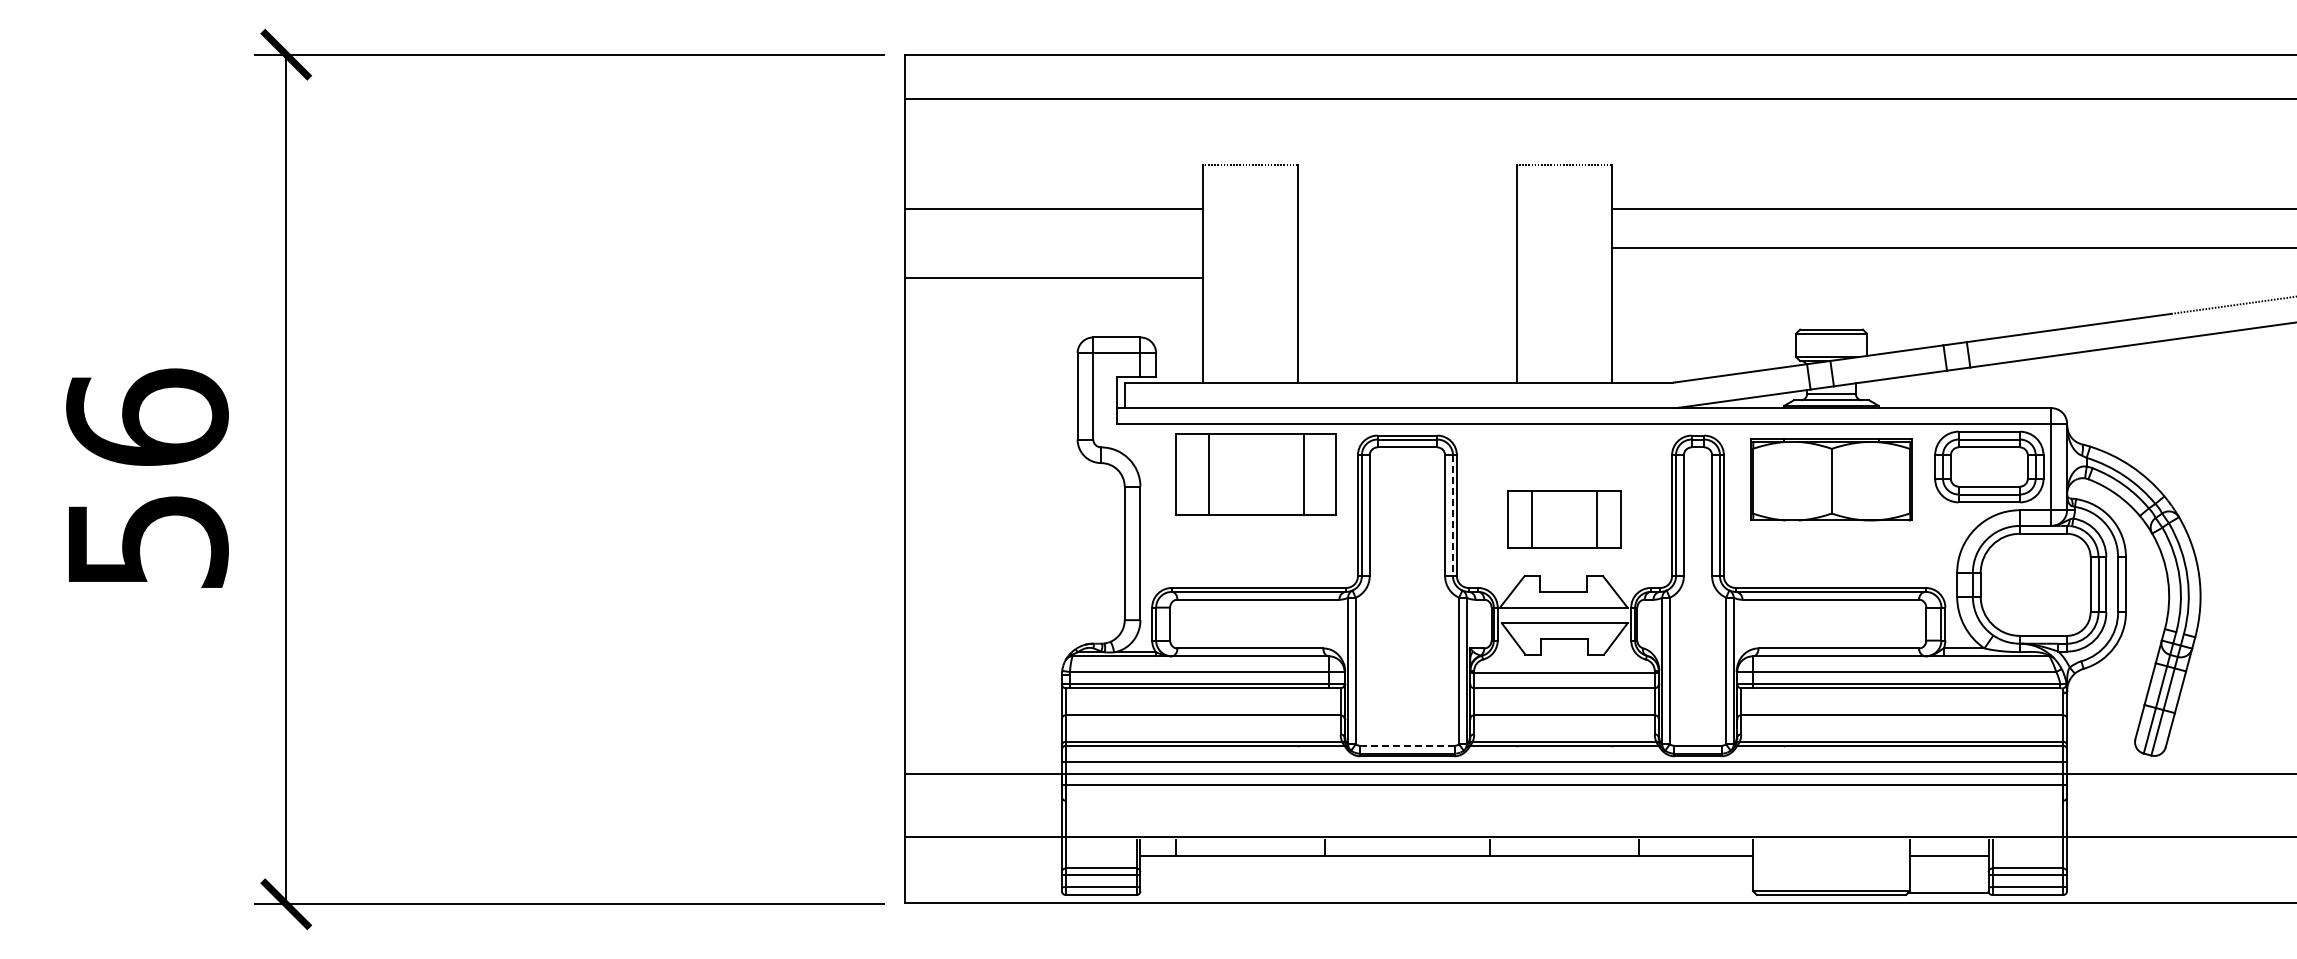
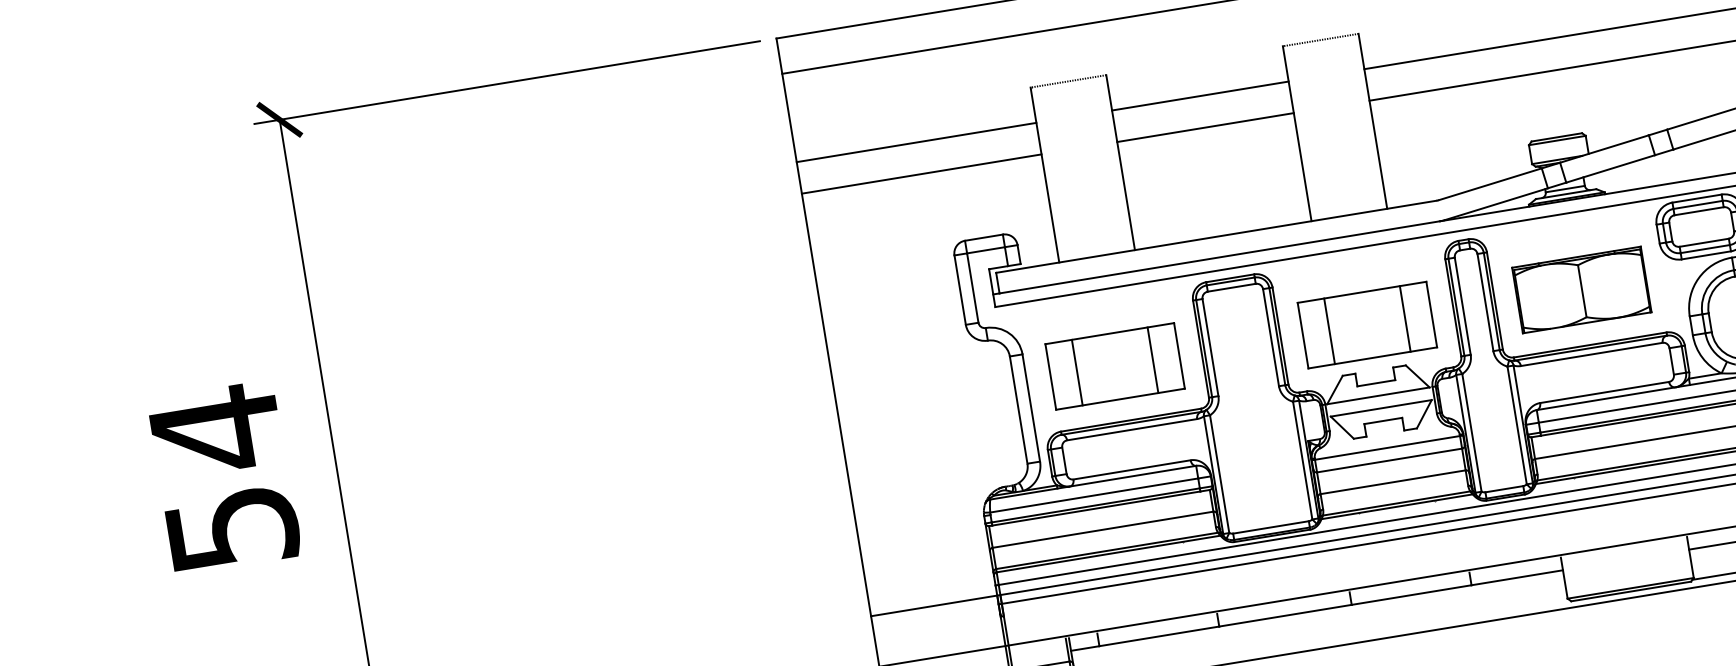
line: (1407, 208) -> (1200, 95), added
line: (1407, 247) -> (1205, 127), added
line: (1053, 277) -> (921, 173), moved
text: (147, 418) -> (216, 430), 56 -> 54
part: (1255, 474) -> (1114, 366), moved
part: (1831, 479) -> (1581, 289), moved
line: (1452, 516) -> (1277, 337), dashed -> solid
part: (1564, 519) -> (1367, 325), size x1.43
line: (1406, 745) -> (1270, 527), dashed -> solid

